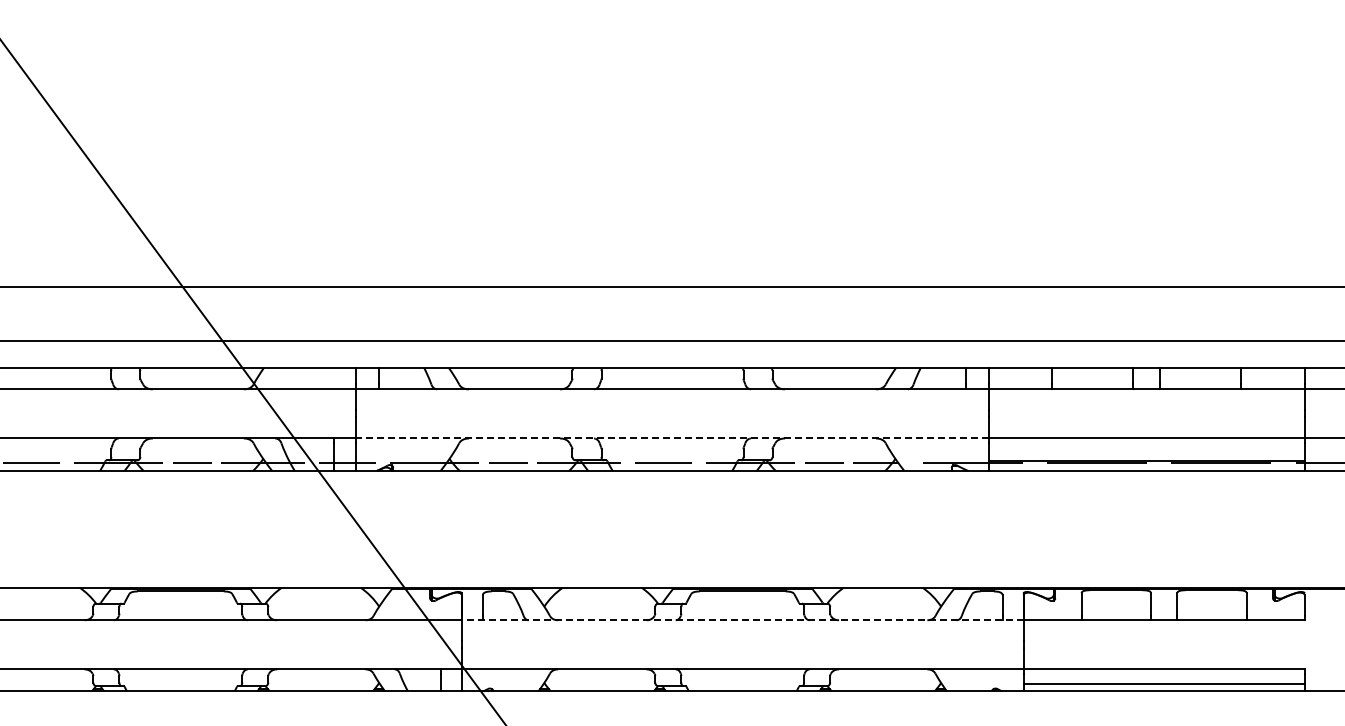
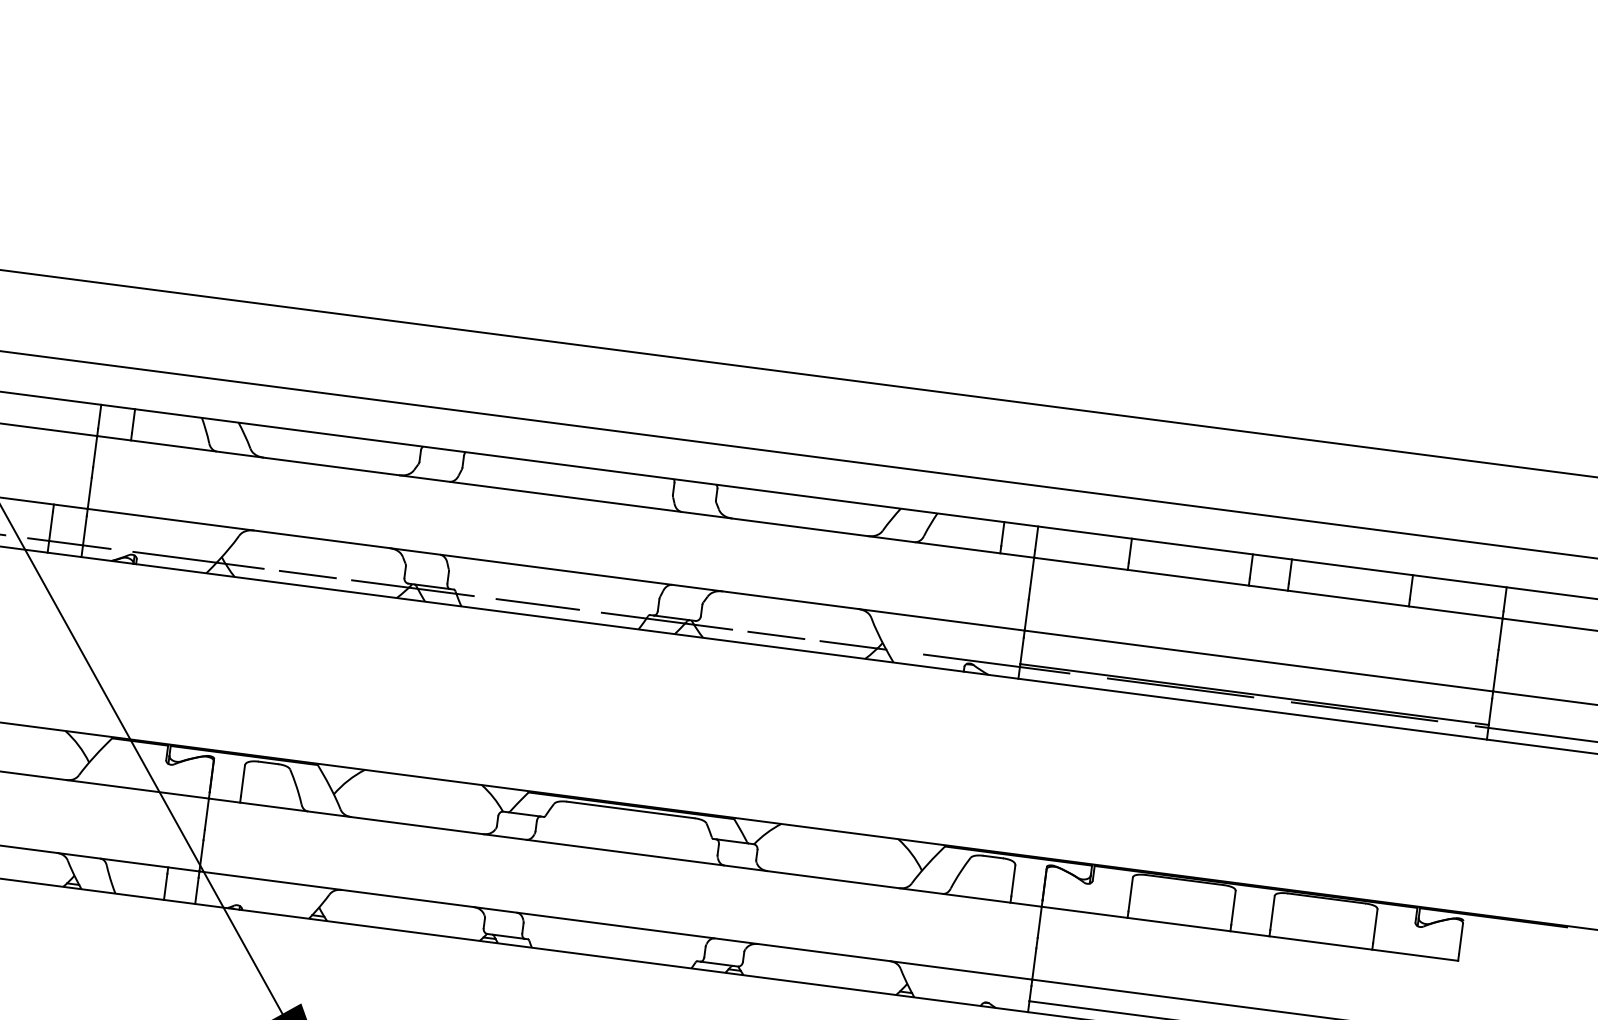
line: (671, 438) -> (554, 569), dashed -> solid
line: (742, 620) -> (624, 853), dashed -> solid

